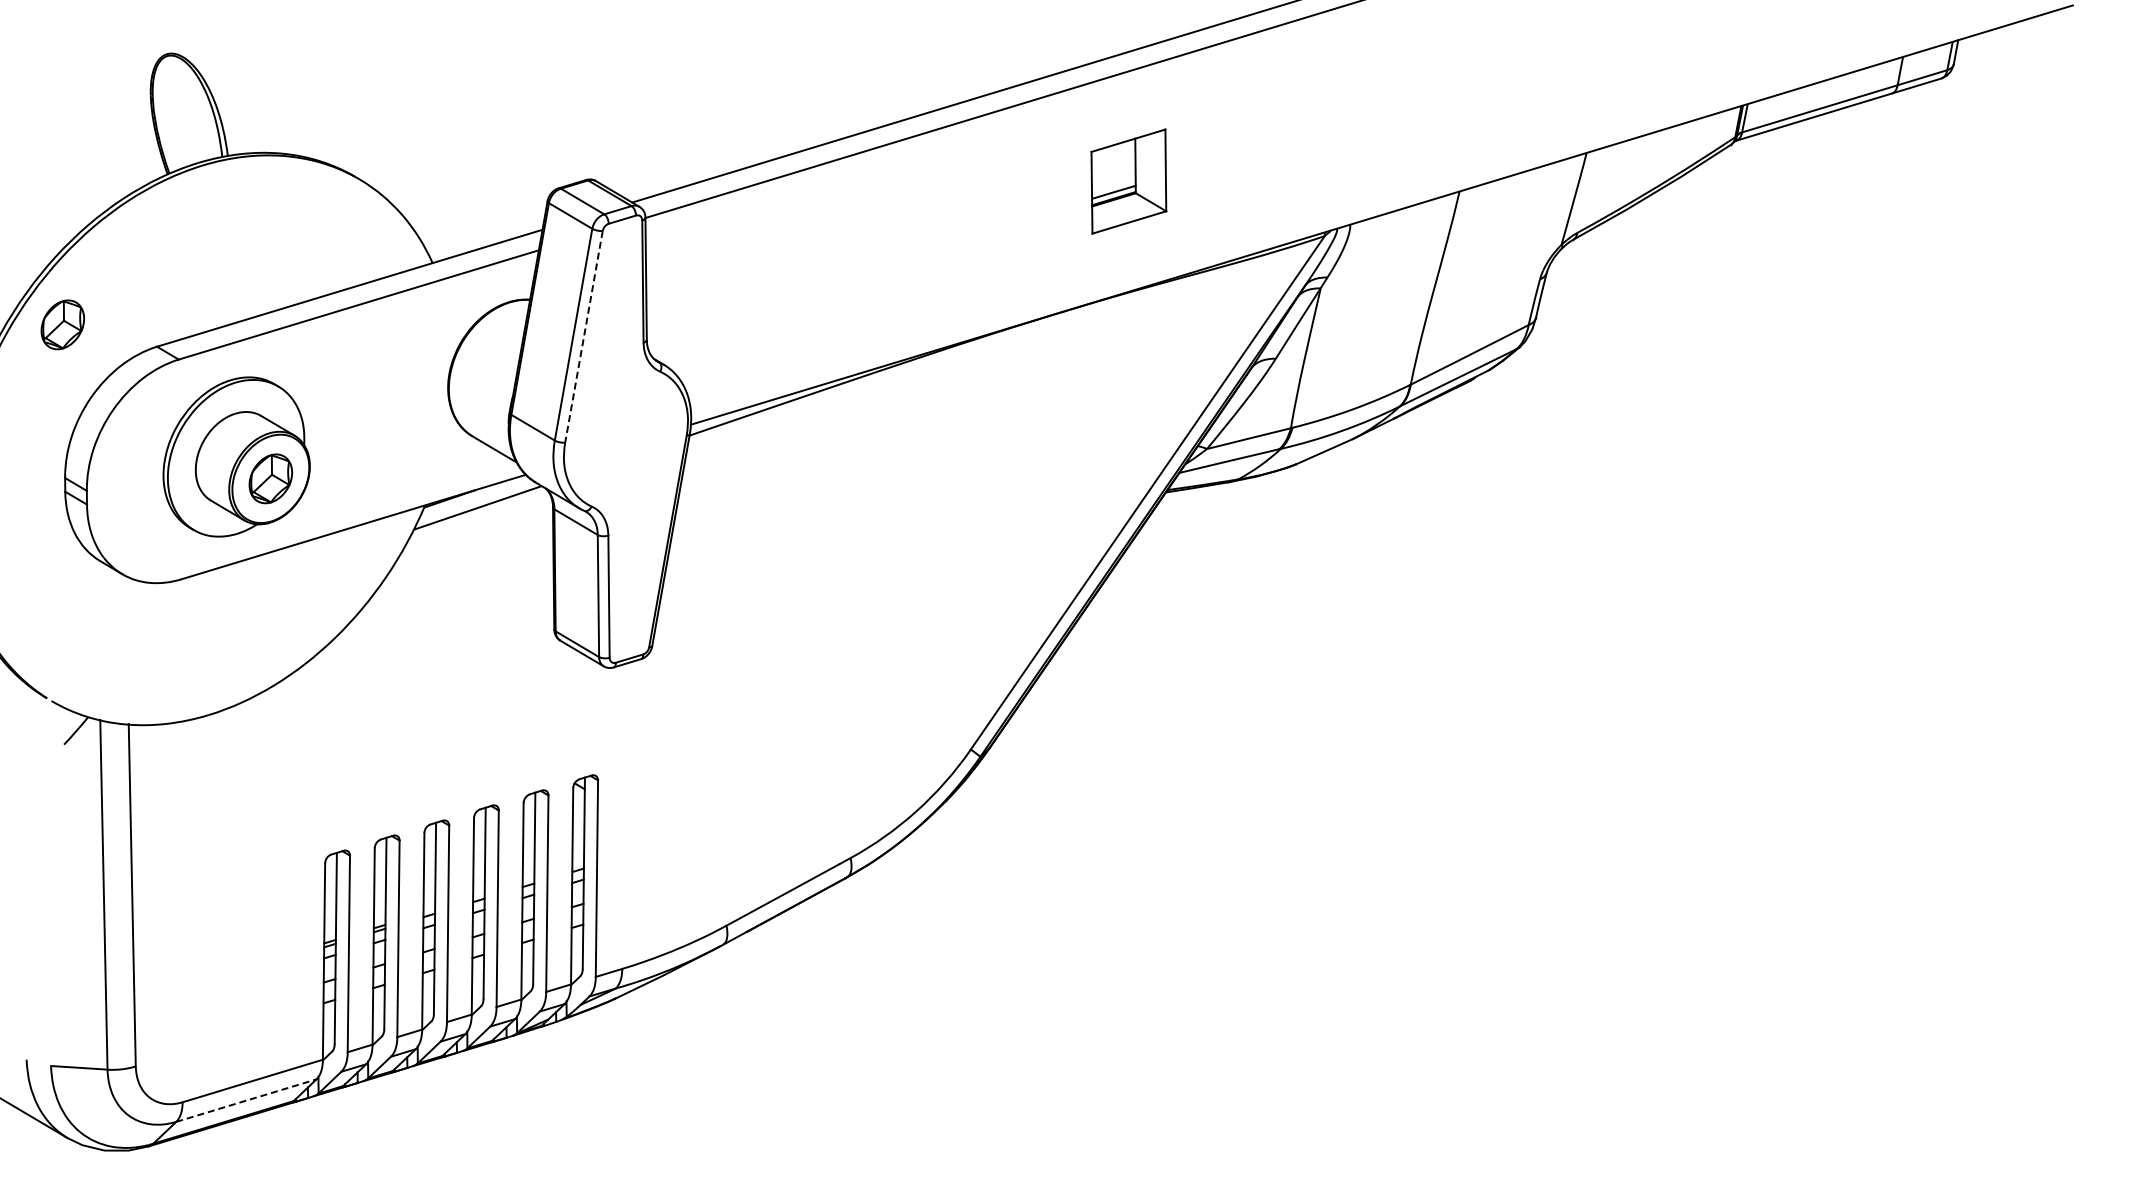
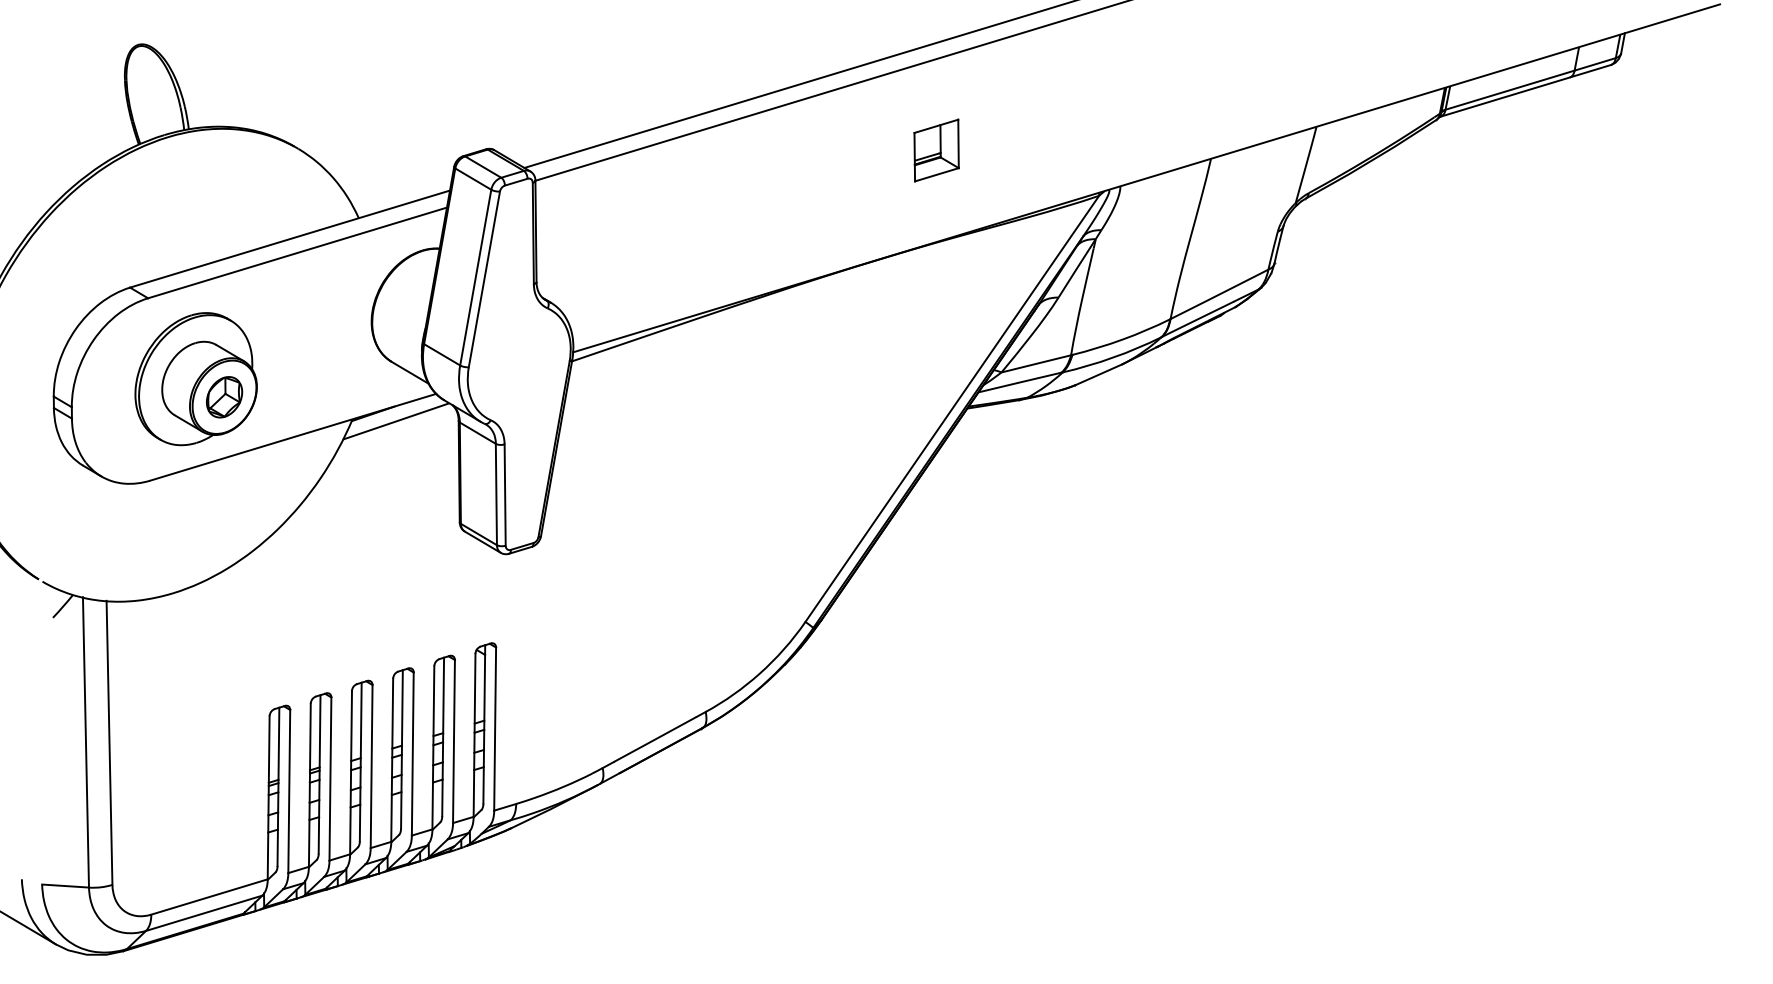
part: (1128, 181) -> (936, 150), size x0.71
part: (62, 324) -> (51, 269), removed
line: (583, 336) -> (483, 279), dashed -> solid
line: (246, 1100) -> (204, 913), dashed -> solid

